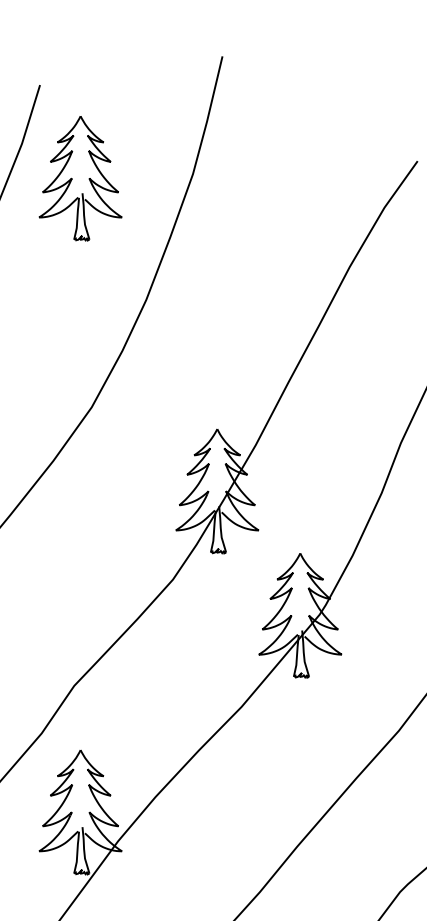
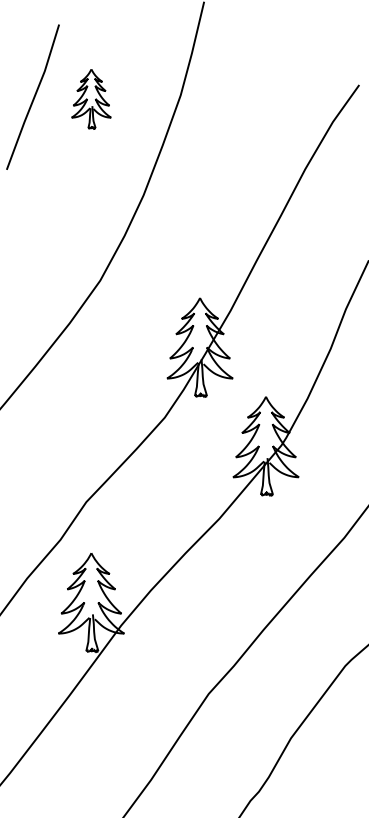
part: (80, 179) -> (91, 99), size x0.6

